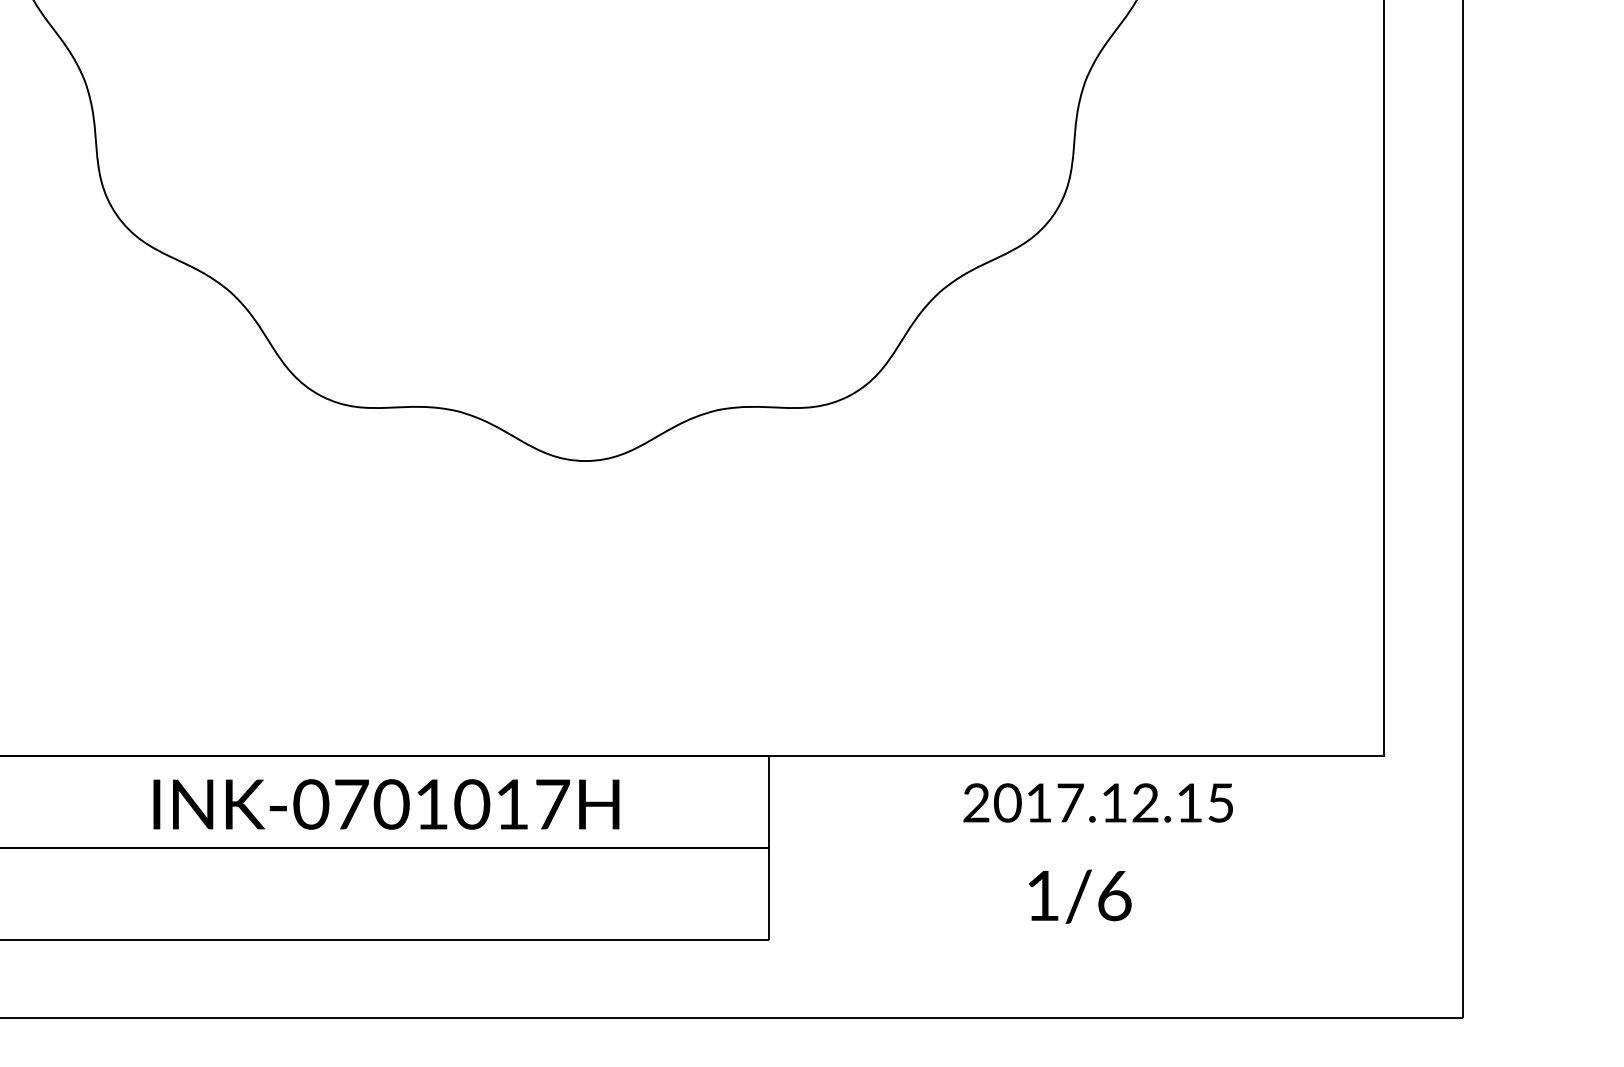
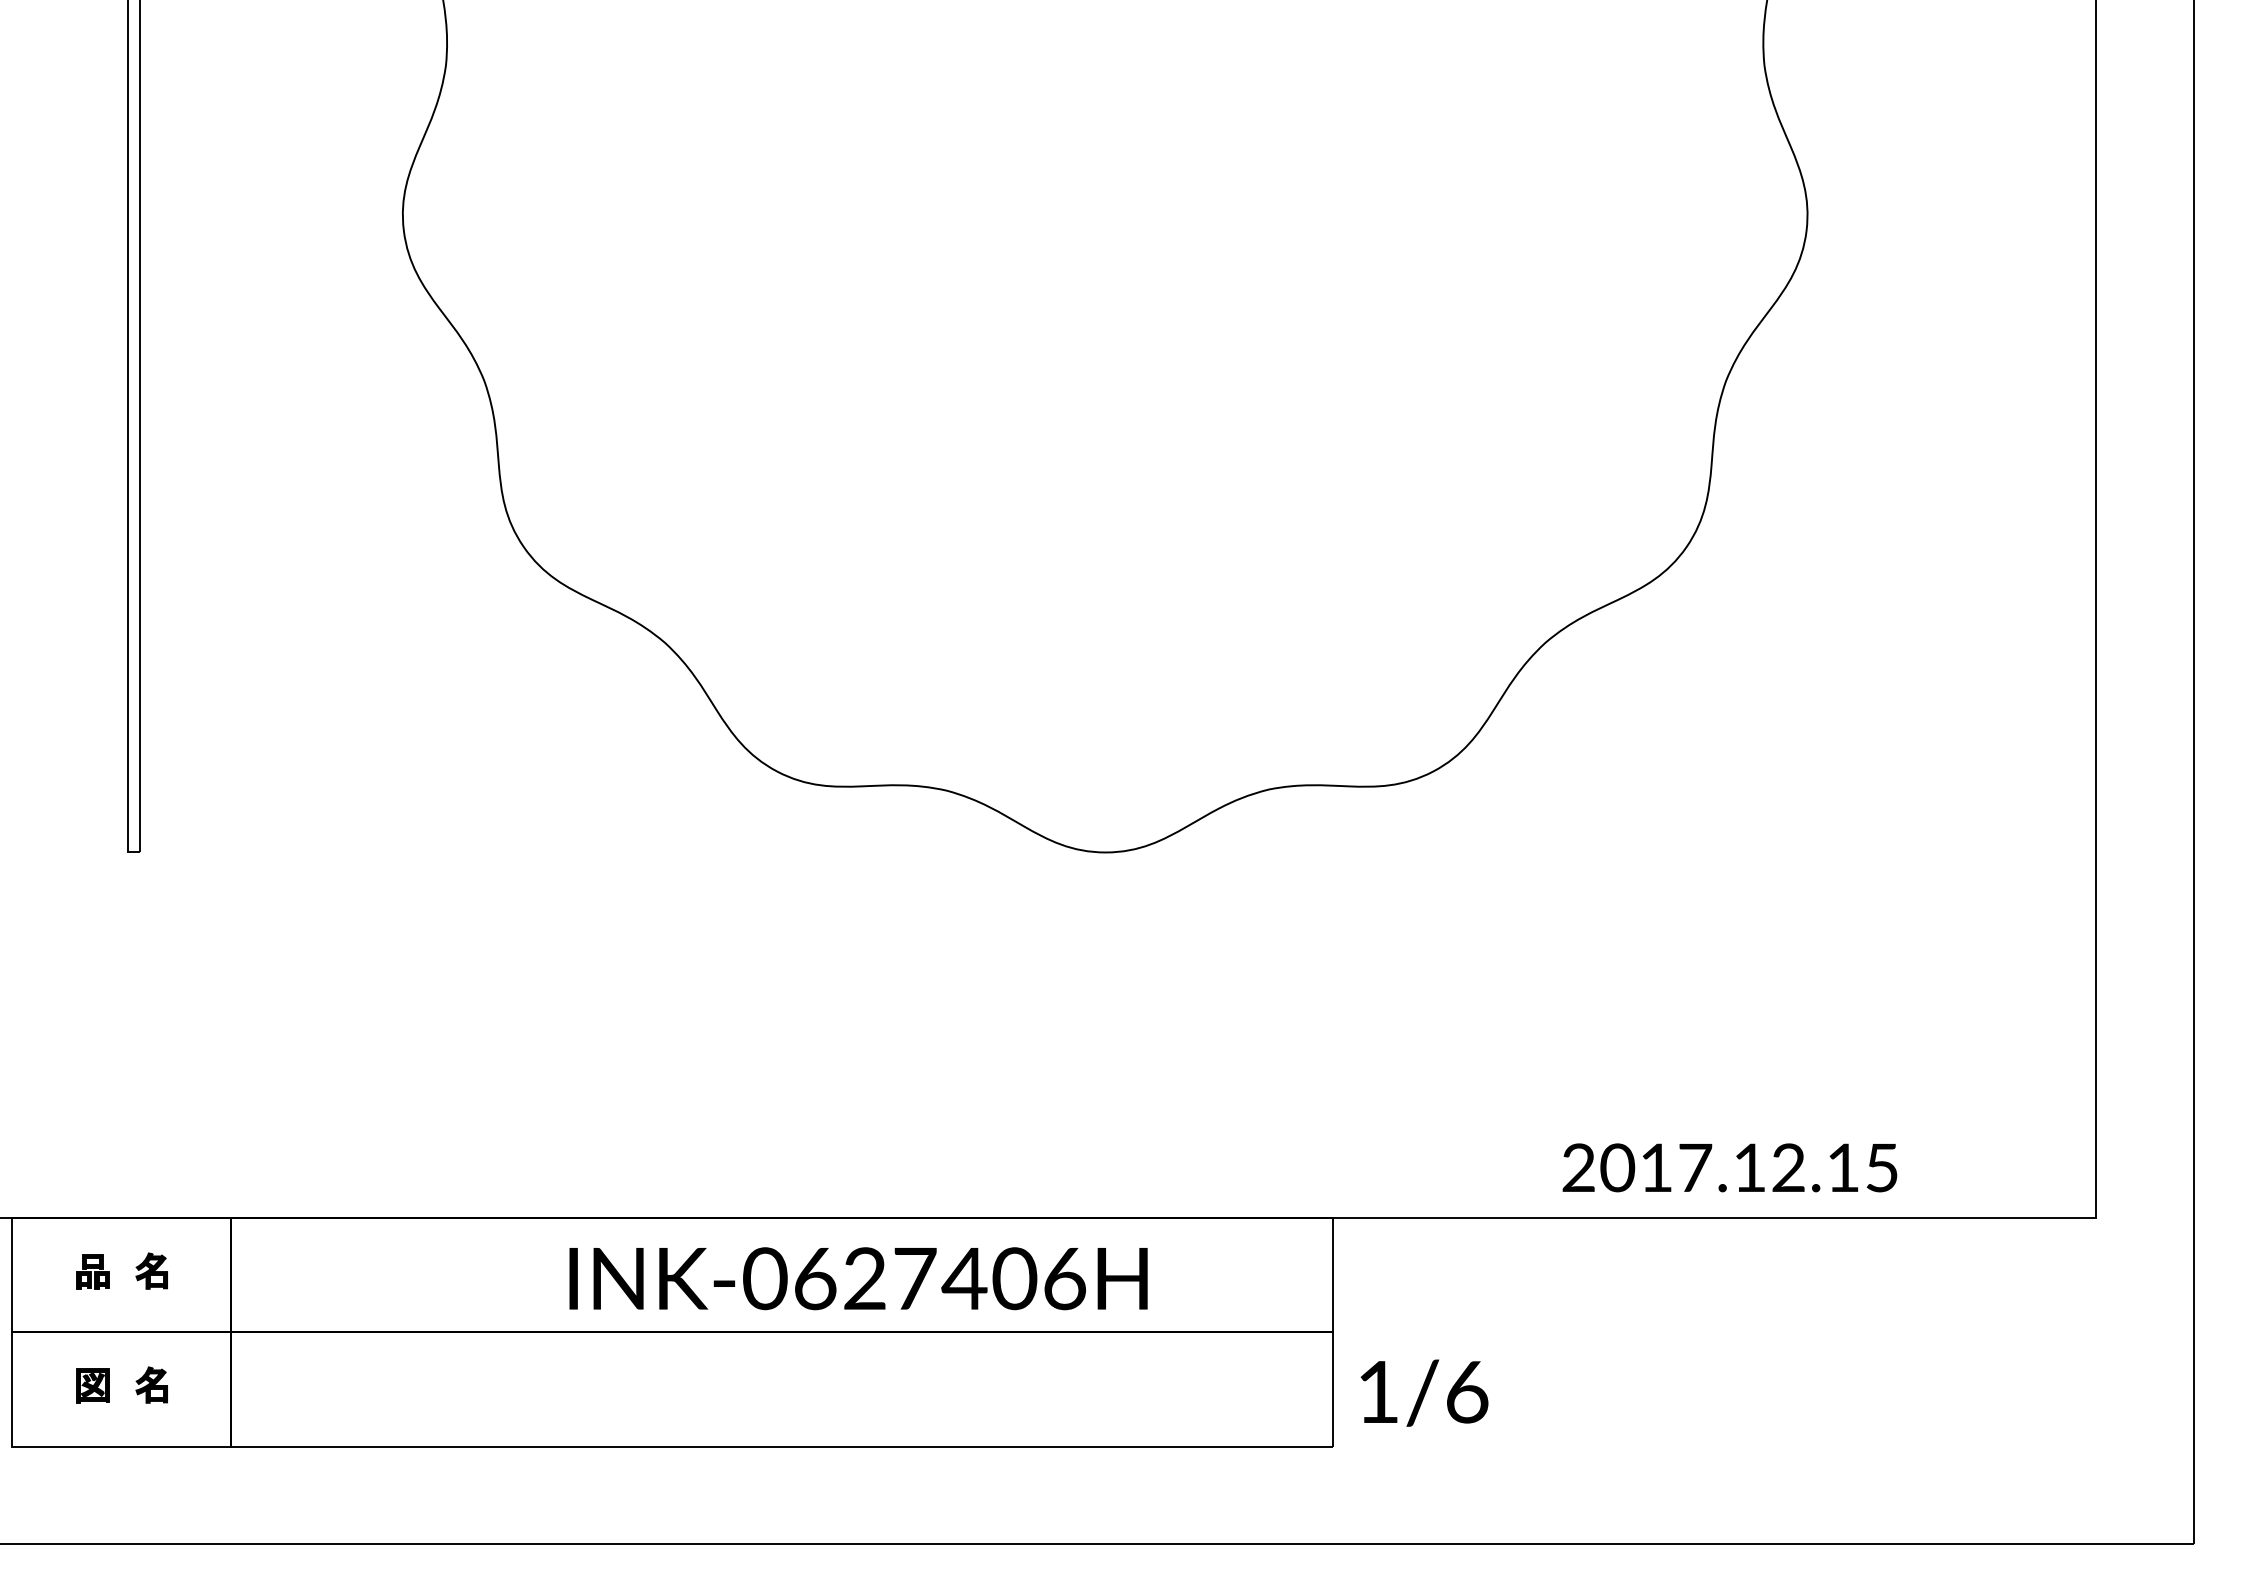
text: (1097, 802) -> (1729, 1167), moved
text: (452, 804) -> (940, 1278), INK-0701017H -> INK-0627406H
text: (1080, 896) -> (1424, 1392), moved

